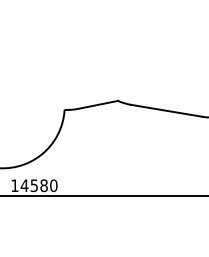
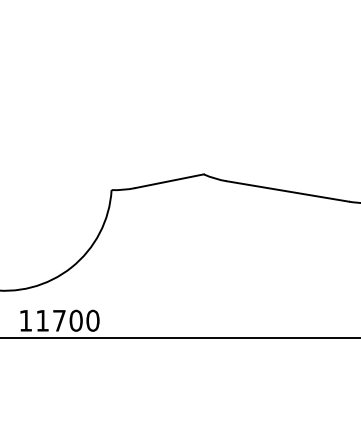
text: (33, 185) -> (57, 320), 14580 -> 11700

